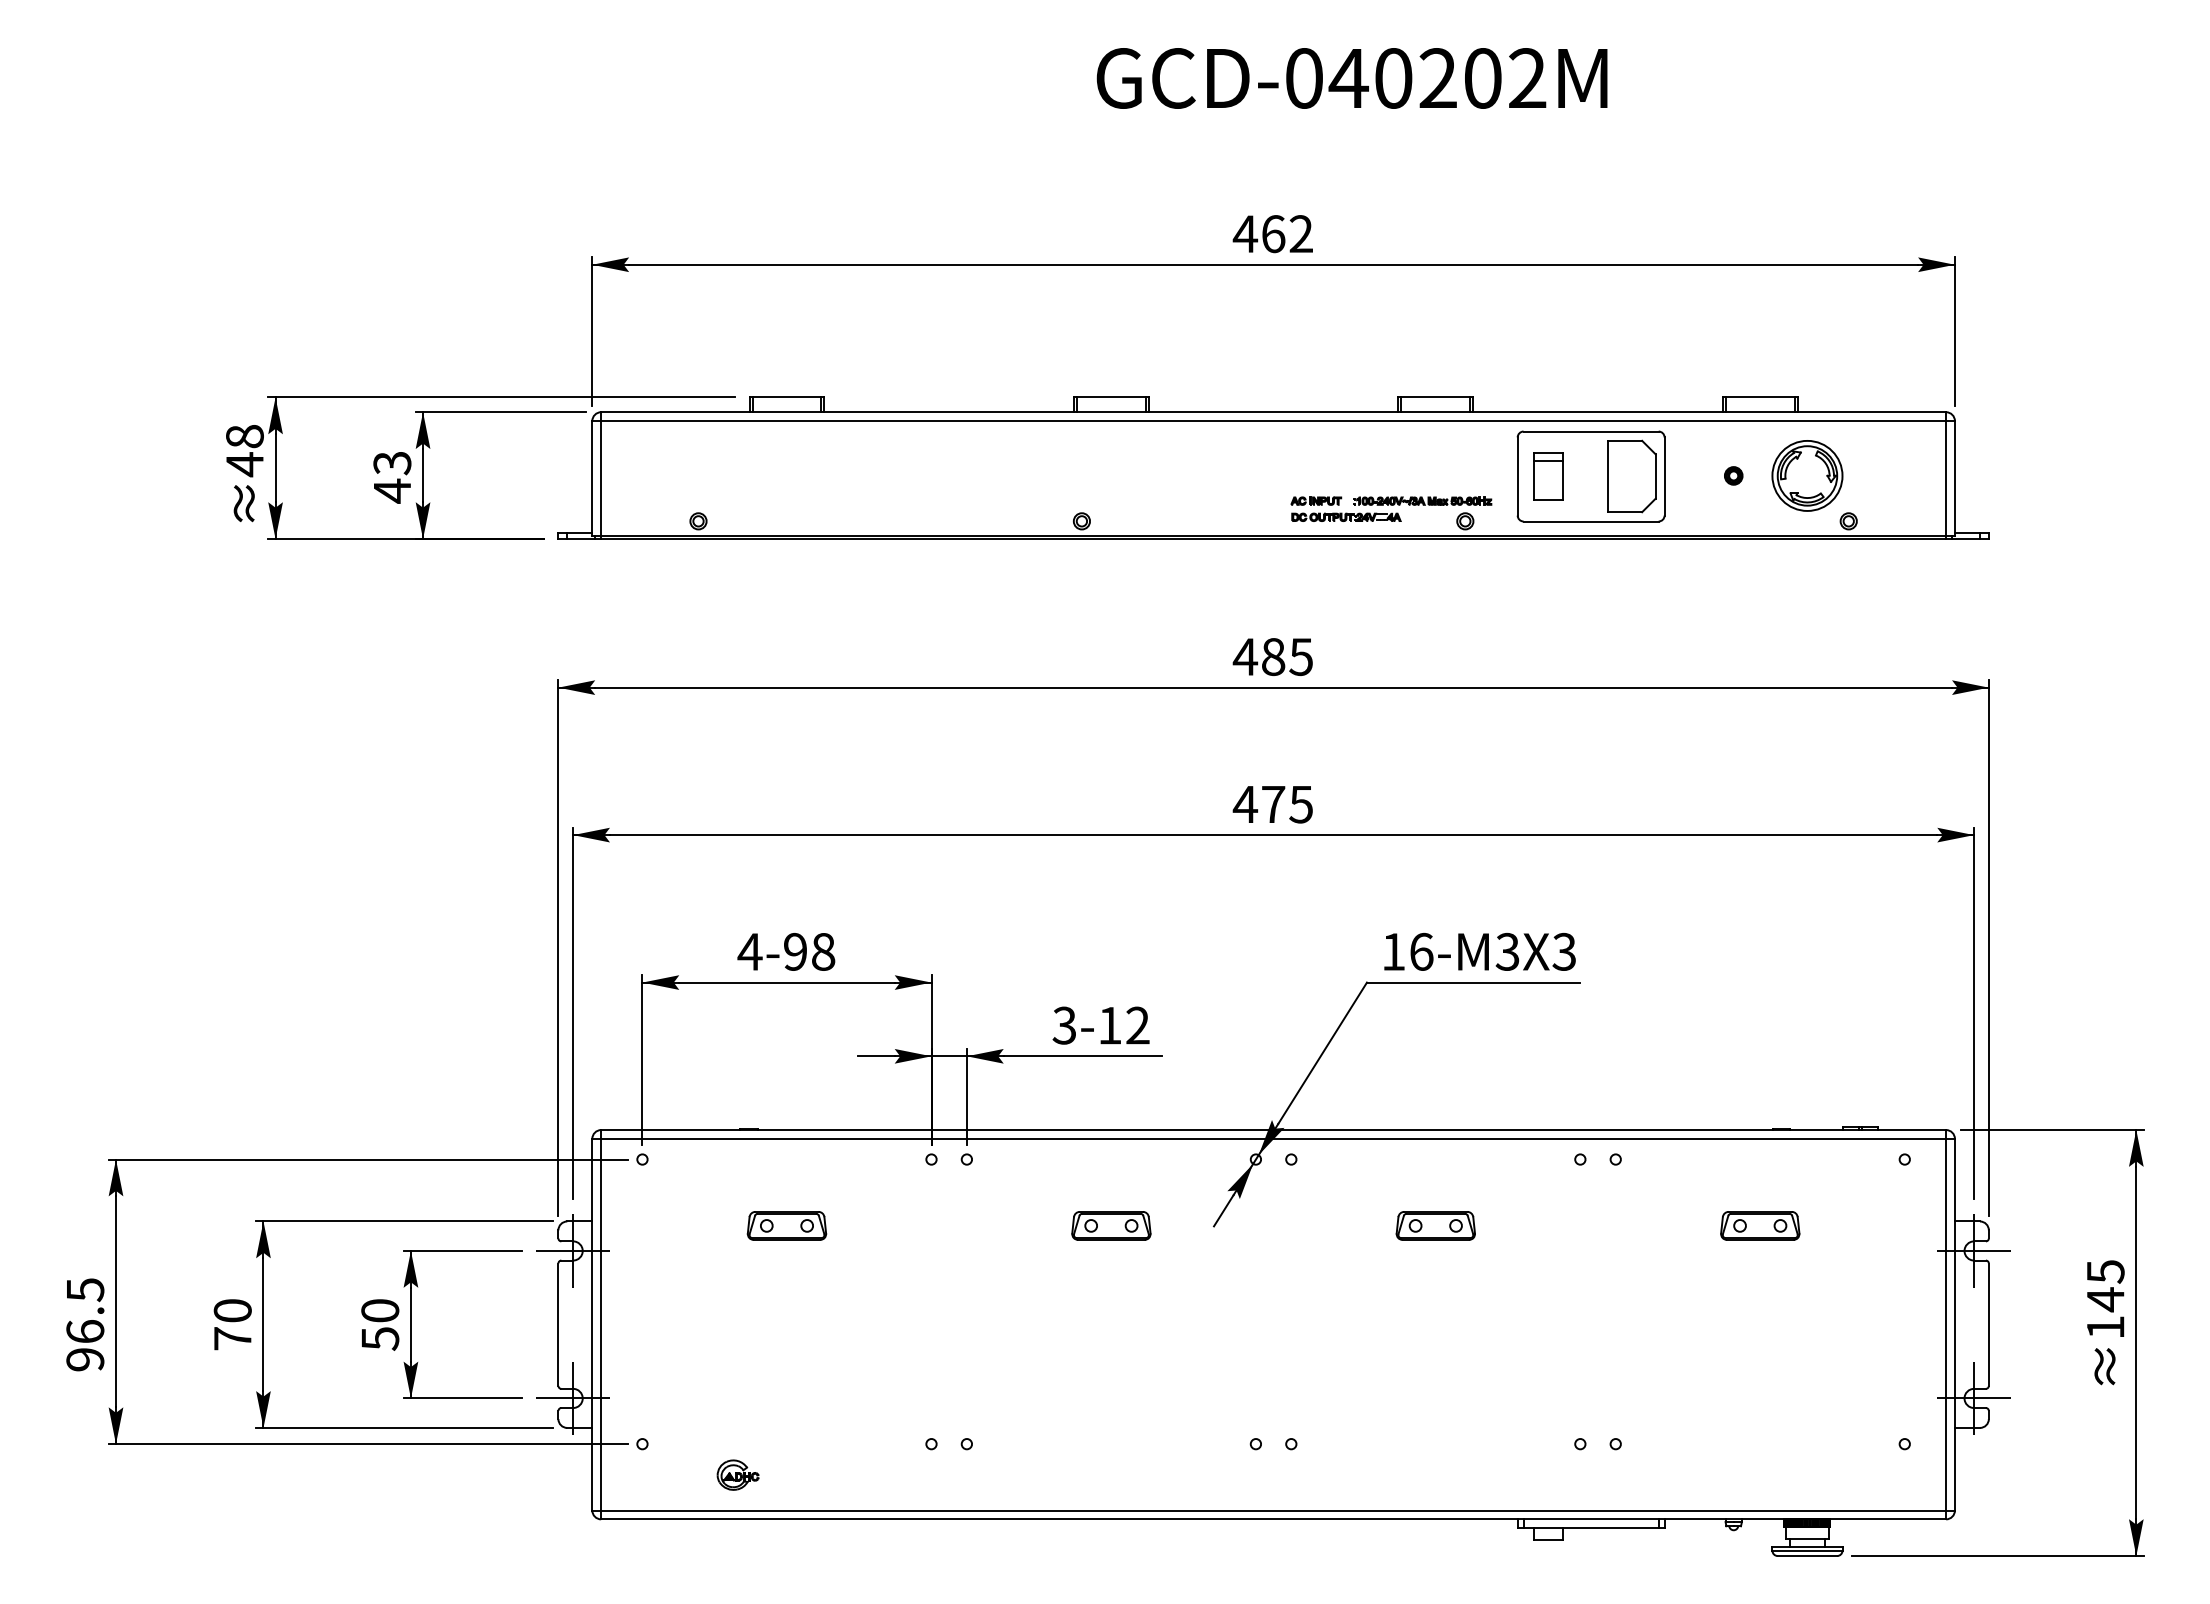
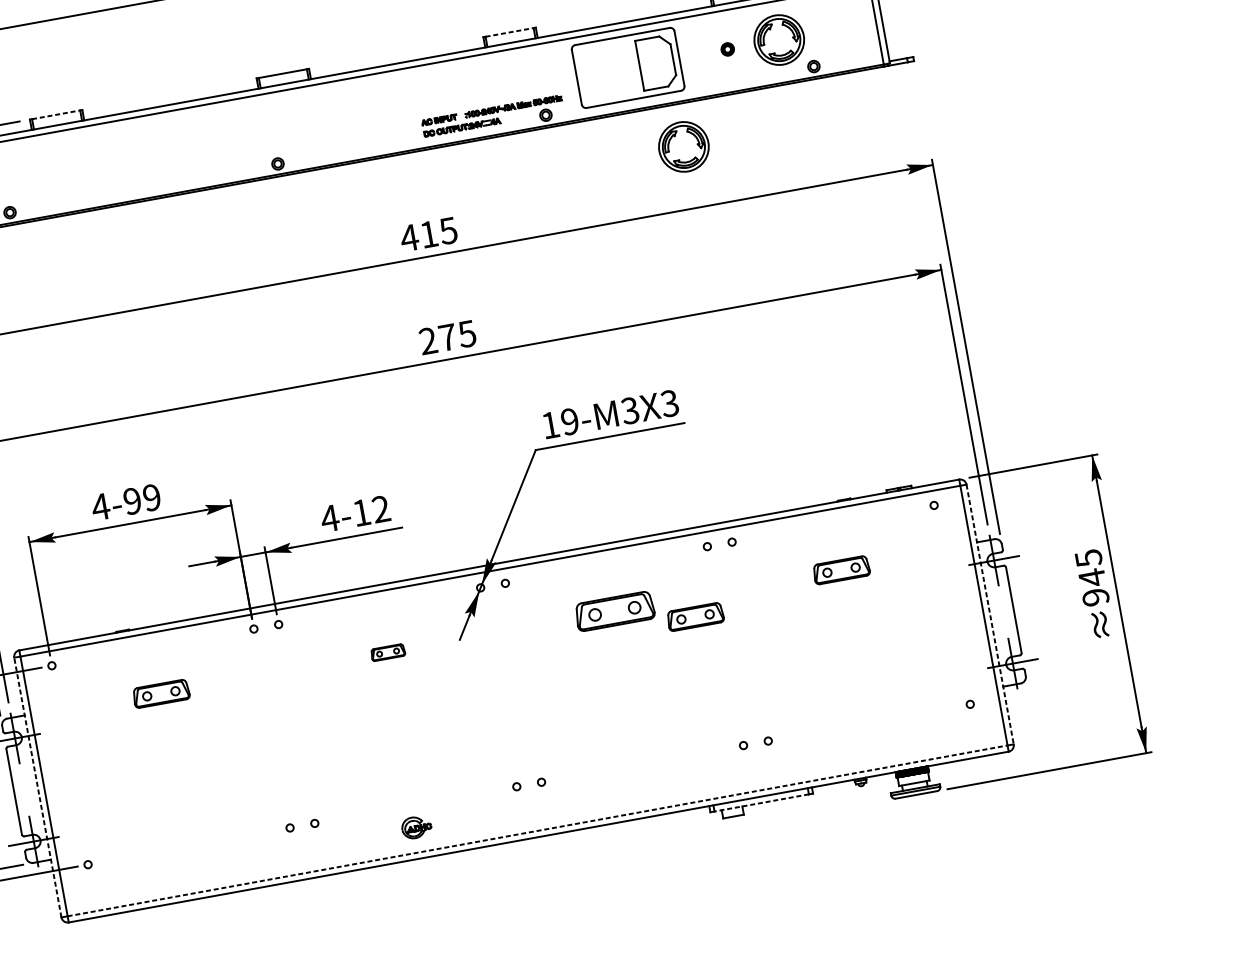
line: (787, 397) -> (56, 114), solid -> dashed
line: (1436, 397) -> (510, 32), solid -> dashed
part: (1548, 476) -> (598, 73), removed
part: (1648, 599) -> (683, 146), added
text: (1273, 657) -> (429, 234), 485 -> 415
text: (1245, 803) -> (428, 340), 475 -> 275
text: (823, 951) -> (152, 497), 4-98 -> 4-99
text: (1421, 951) -> (569, 421), 16-M3X3 -> 19-M3X3
text: (1064, 1025) -> (329, 518), 3-12 -> 4-12
part: (1111, 1225) -> (388, 652), size x0.6
part: (1435, 1225) -> (614, 611), size x1.4
part: (1546, 1253) -> (695, 616), added
line: (592, 1324) -> (37, 787), solid -> dashed
line: (1954, 1324) -> (989, 614), solid -> dashed
text: (2105, 1327) -> (1095, 597), 145 -> 945
part: (737, 1474) -> (416, 826), moved
line: (1274, 1510) -> (538, 830), solid -> dashed
line: (1591, 1528) -> (762, 803), solid -> dashed

